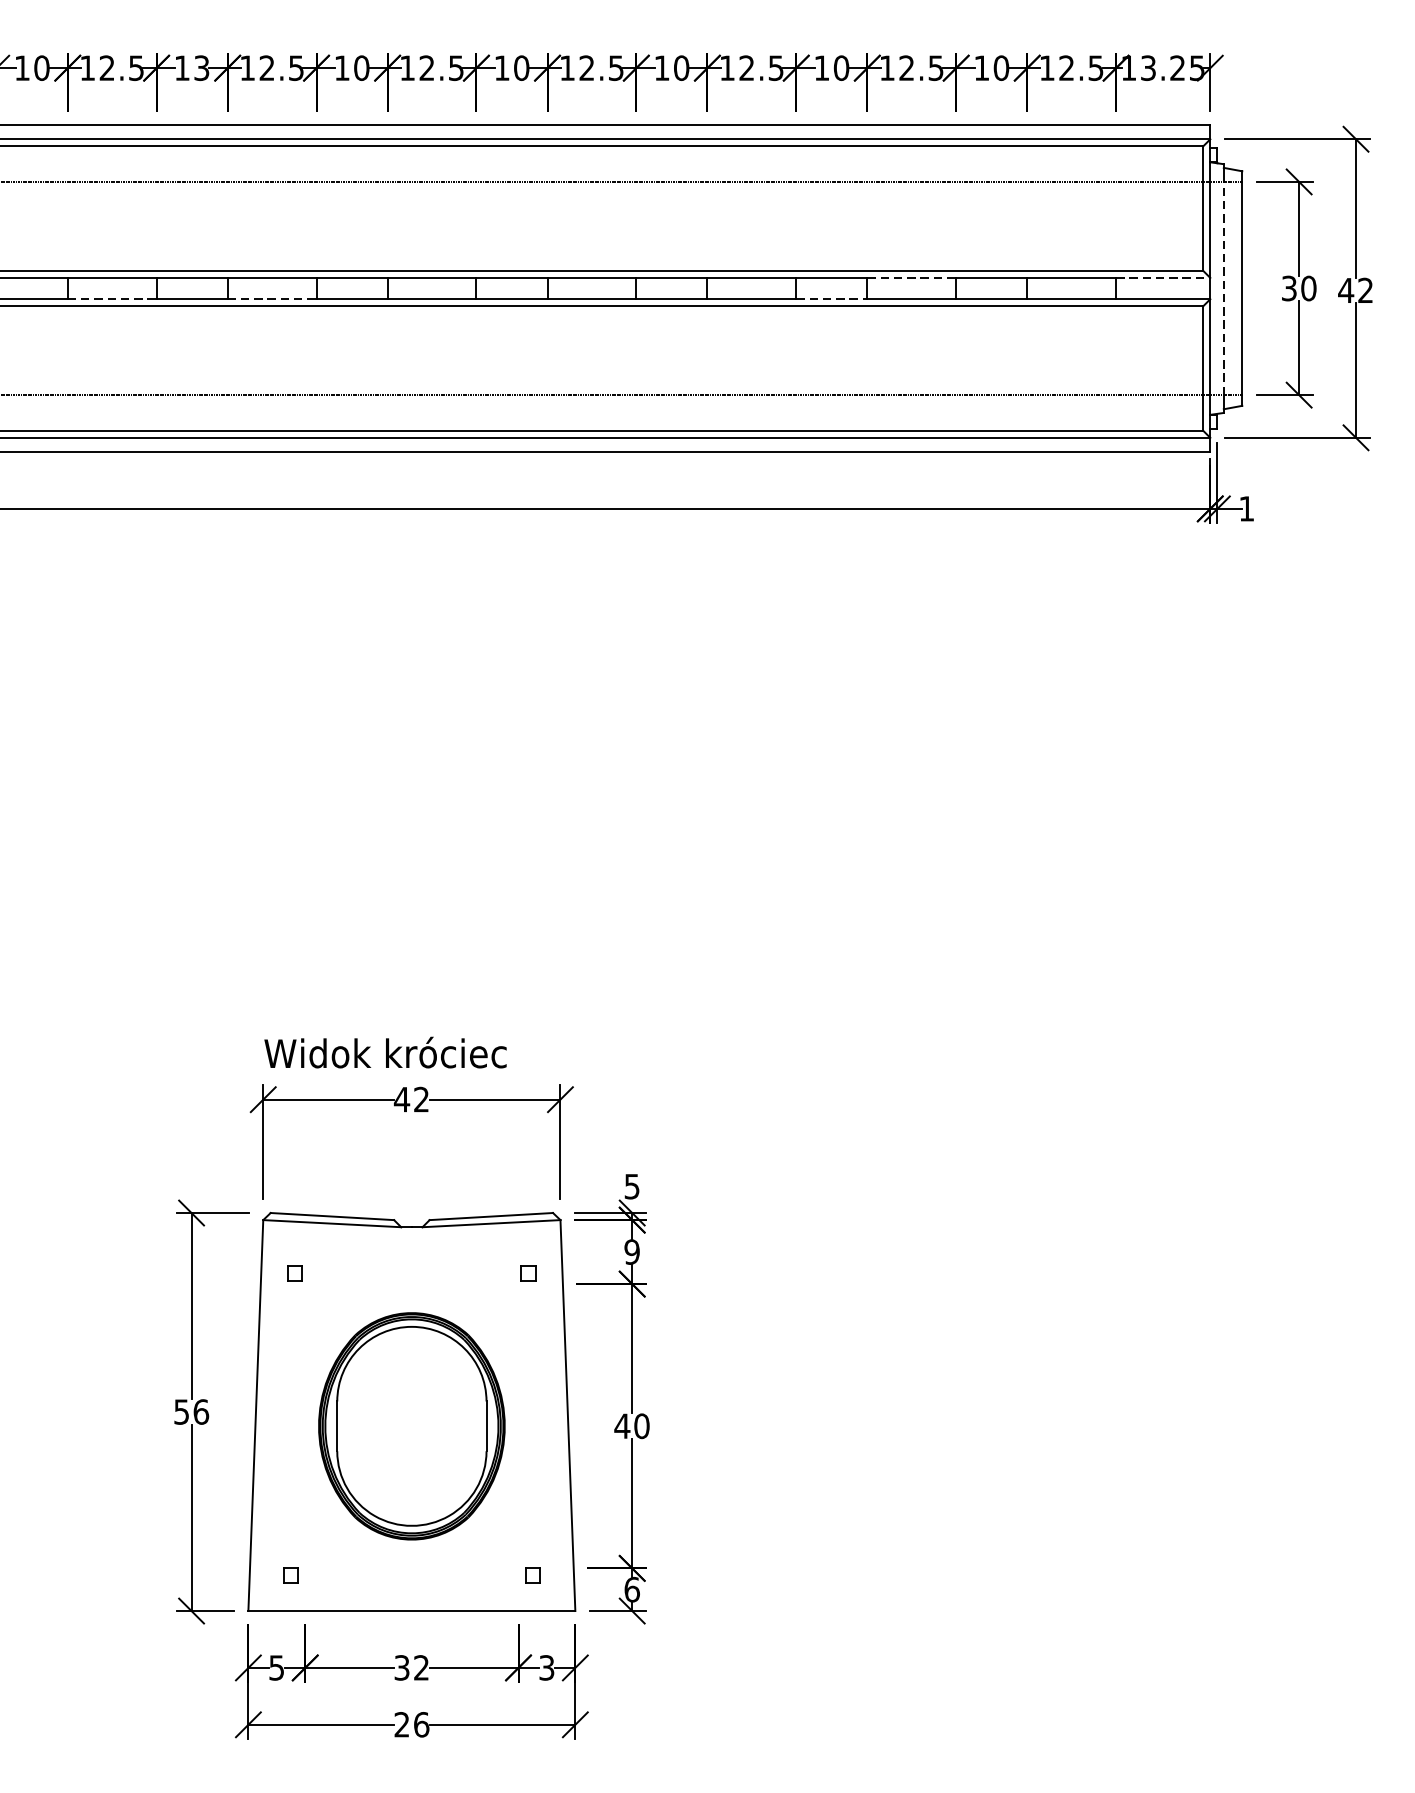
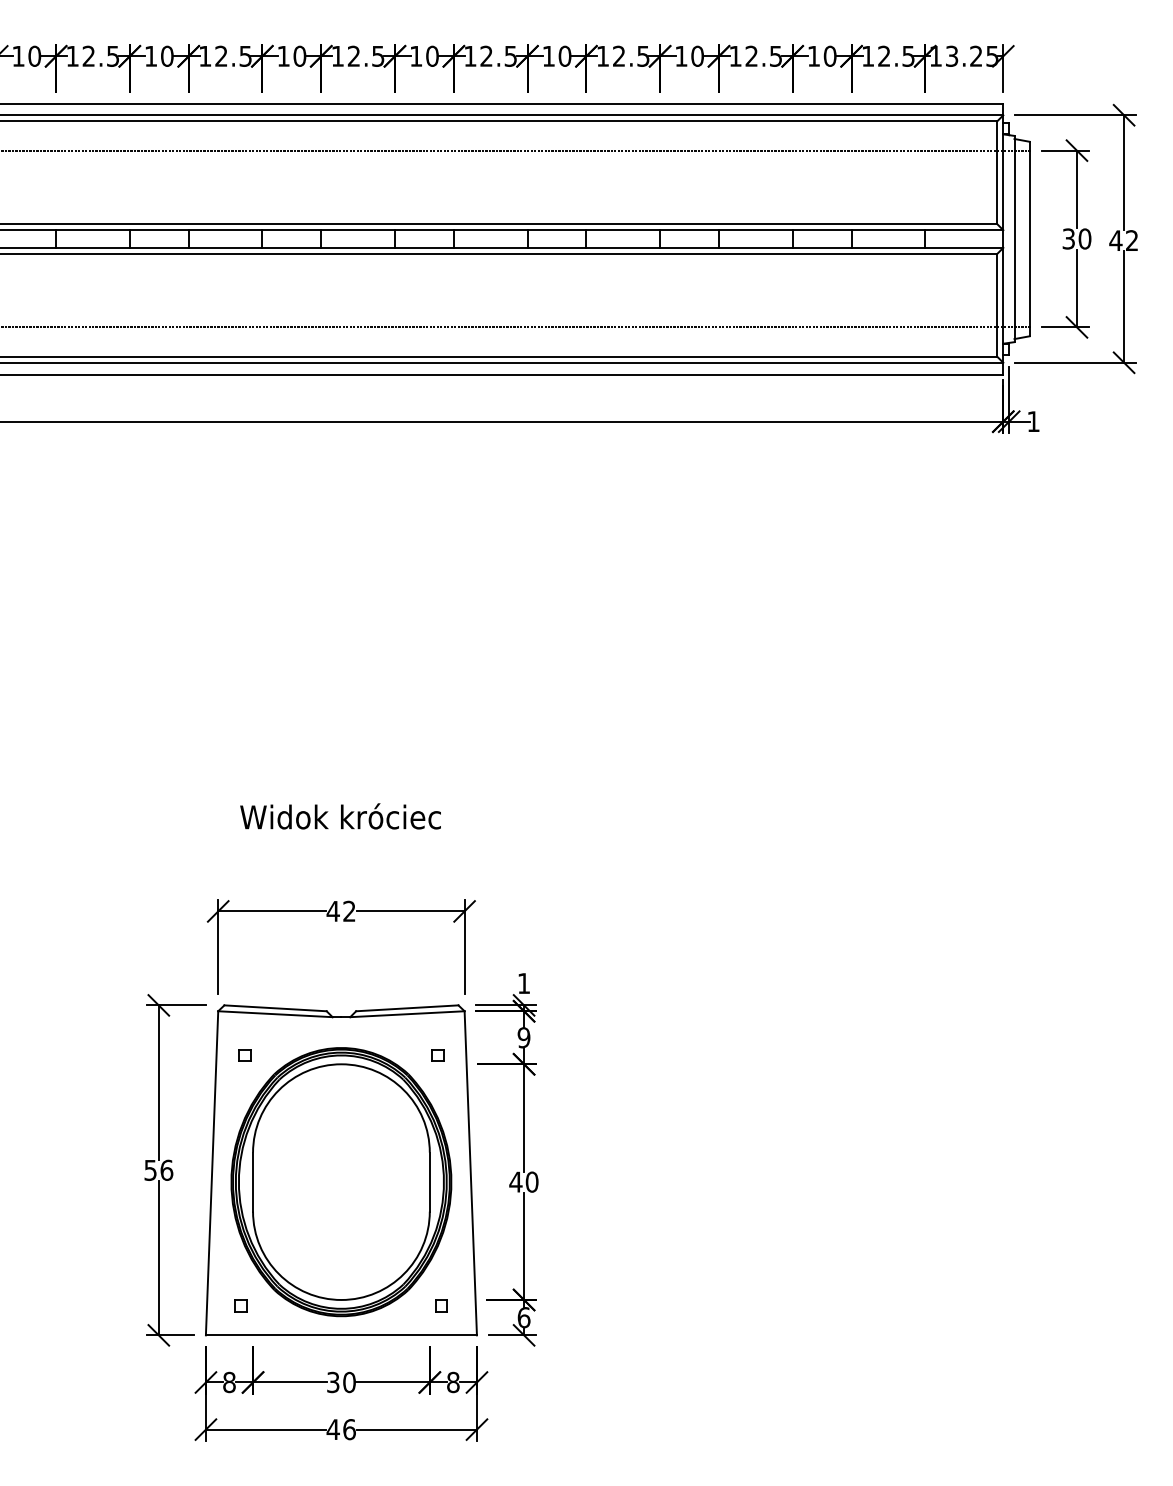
text: (202, 67) -> (167, 55), 13 -> 10
line: (911, 278) -> (755, 230), dashed -> solid
line: (1163, 278) -> (964, 230), dashed -> solid
line: (1223, 287) -> (1014, 238), dashed -> solid
line: (111, 298) -> (92, 247), dashed -> solid
line: (272, 298) -> (225, 247), dashed -> solid
line: (832, 298) -> (690, 247), dashed -> solid
text: (385, 1052) -> (340, 816), moved
text: (631, 1186) -> (523, 983), 5 -> 1
part: (411, 1426) -> (341, 1182), size x1.43
text: (276, 1667) -> (229, 1382), 5 -> 8
text: (421, 1667) -> (349, 1382), 32 -> 30
text: (547, 1667) -> (453, 1382), 3 -> 8
text: (401, 1724) -> (332, 1429), 26 -> 46

